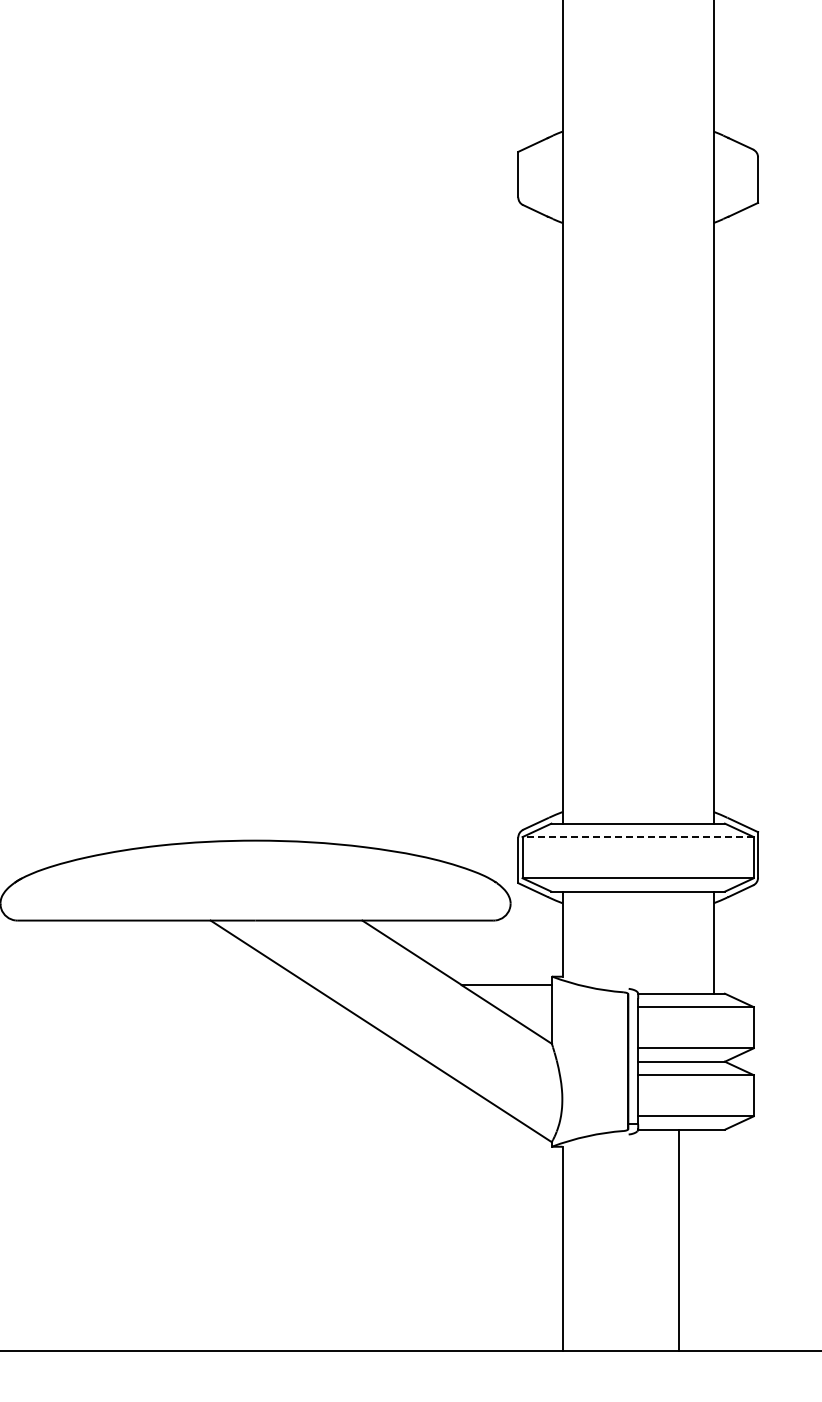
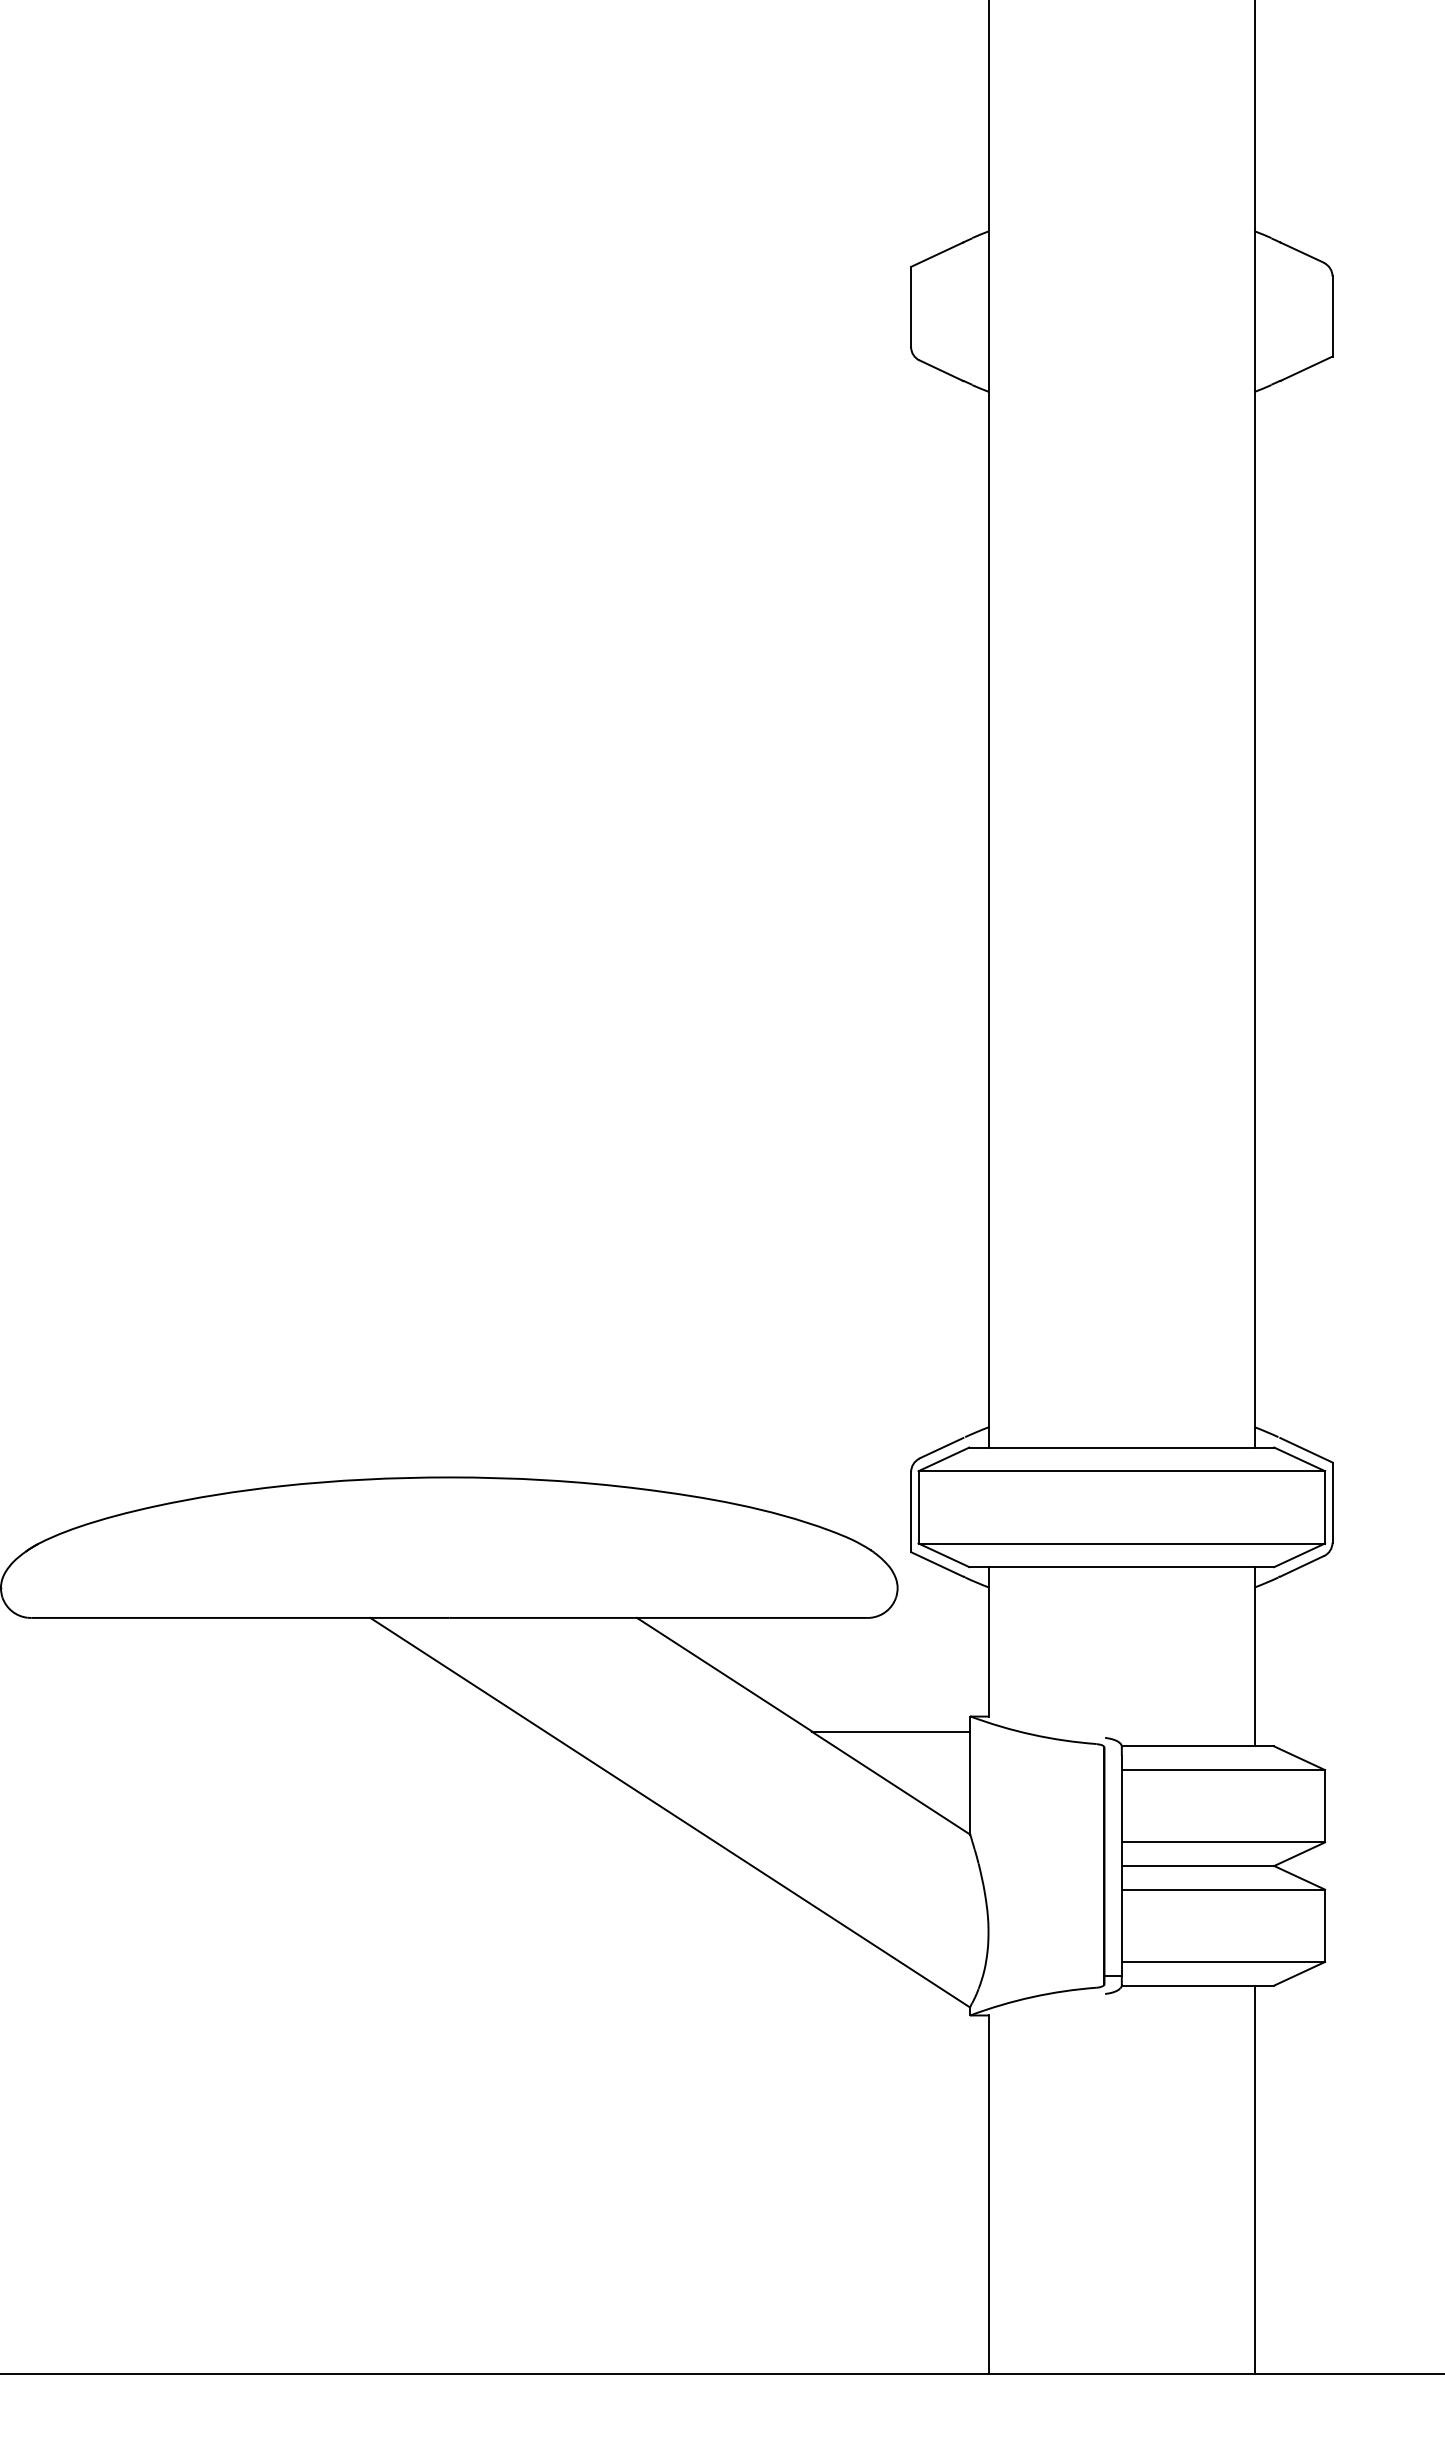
line: (638, 837) -> (1122, 1471), dashed -> solid
line: (678, 1239) -> (1254, 2178), moved

